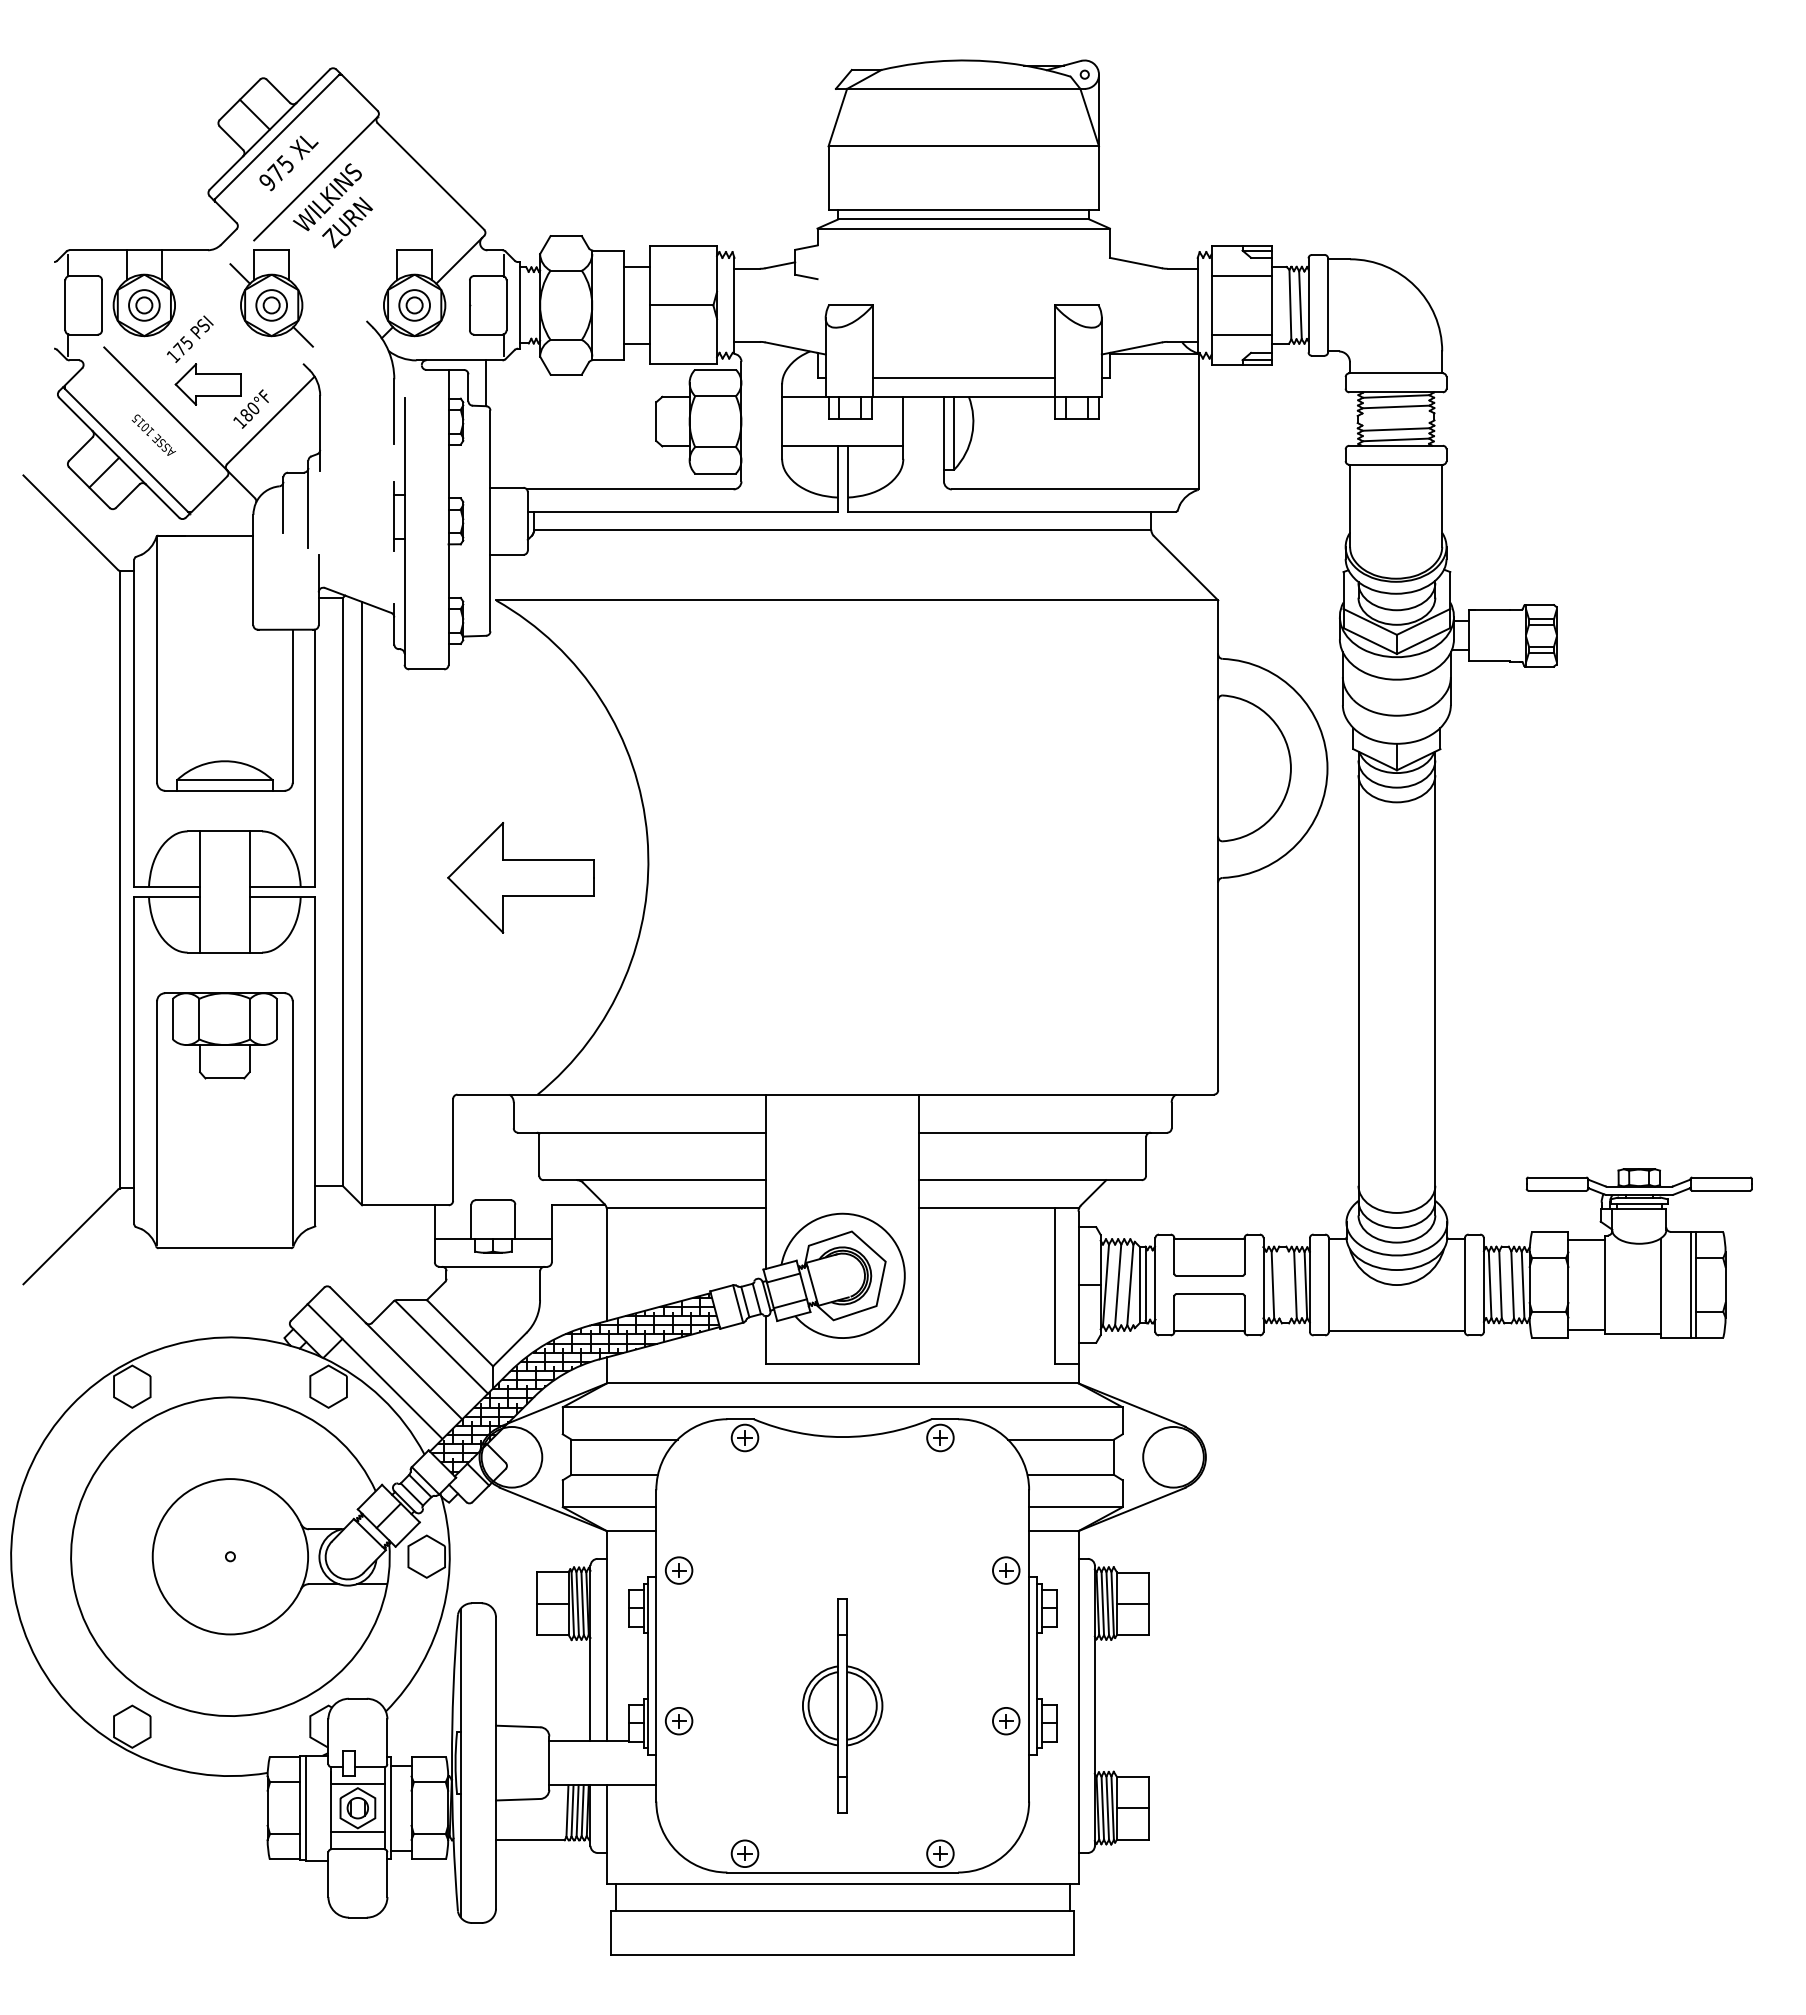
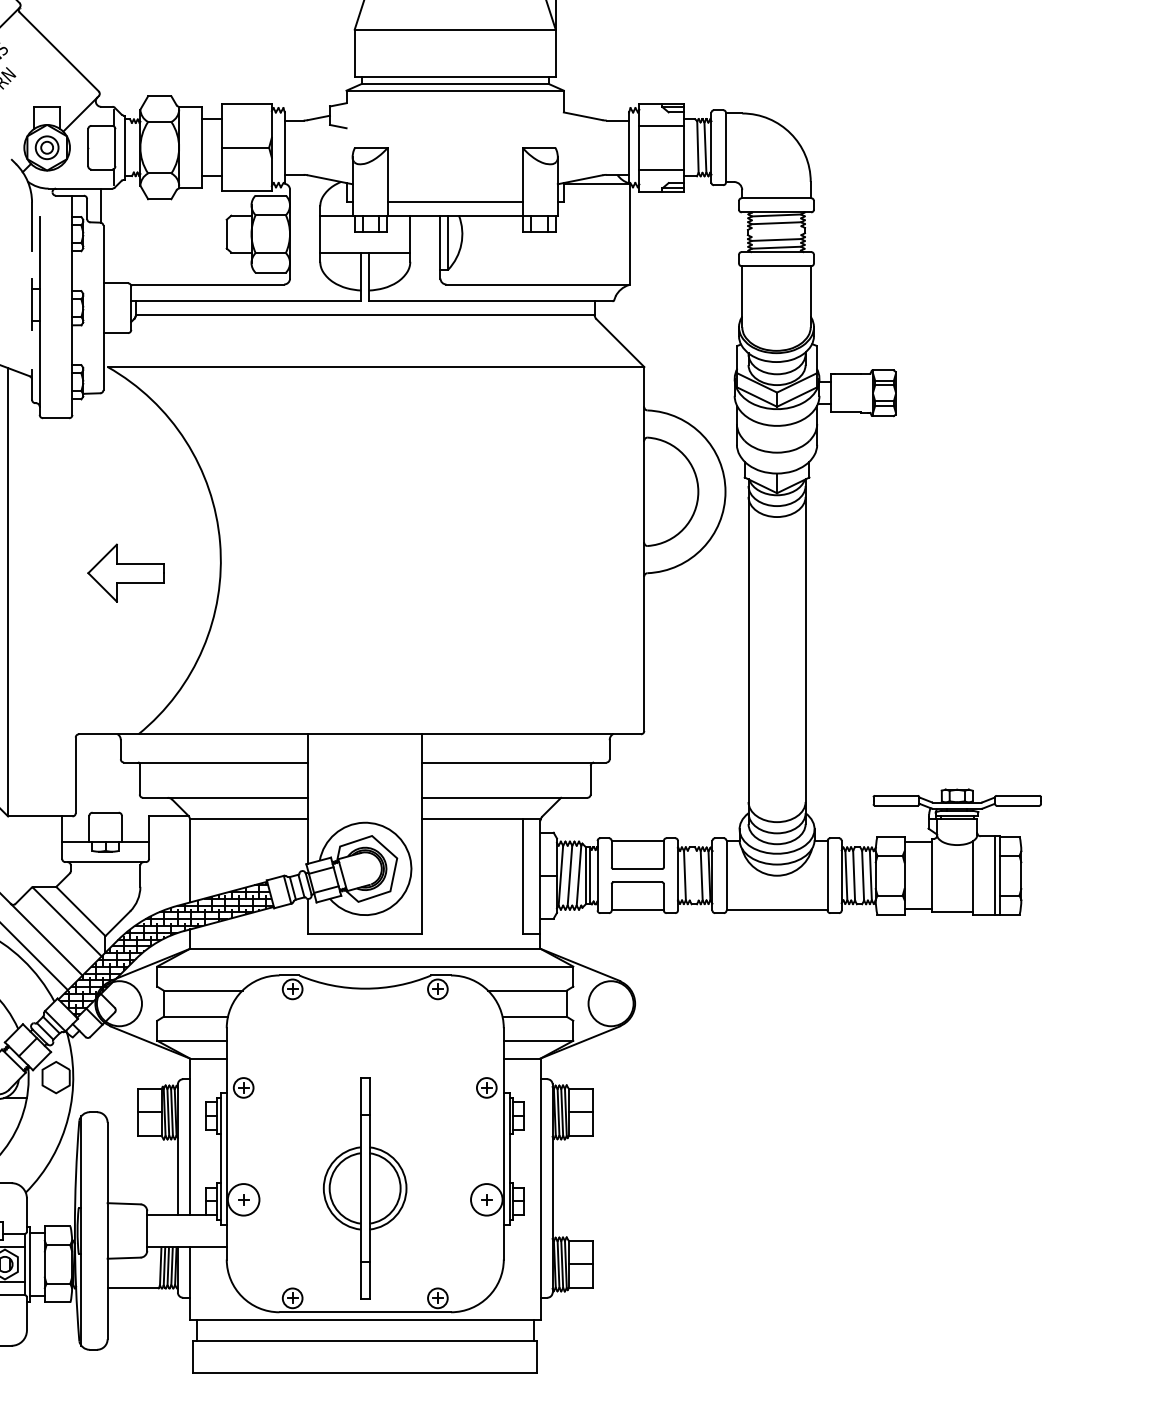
part: (520, 877) -> (125, 572), size x0.7
part: (842, 1705) -> (365, 1188), size x1.4
circle: (678, 1720) -> (243, 1199), size x1.6
circle: (1006, 1720) -> (486, 1199), size x1.6

